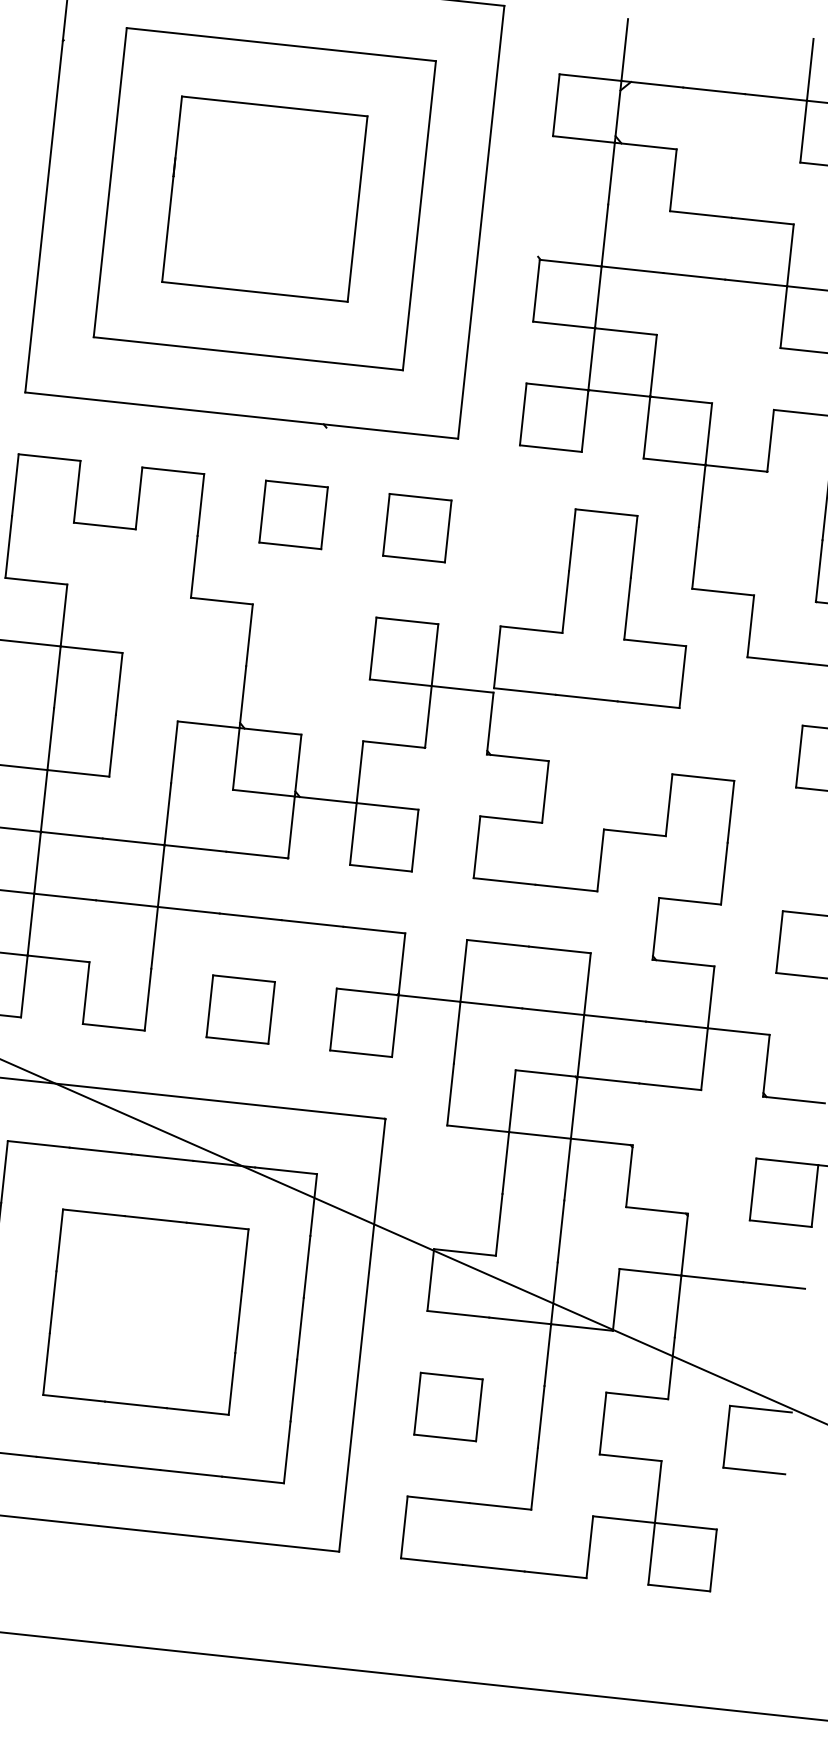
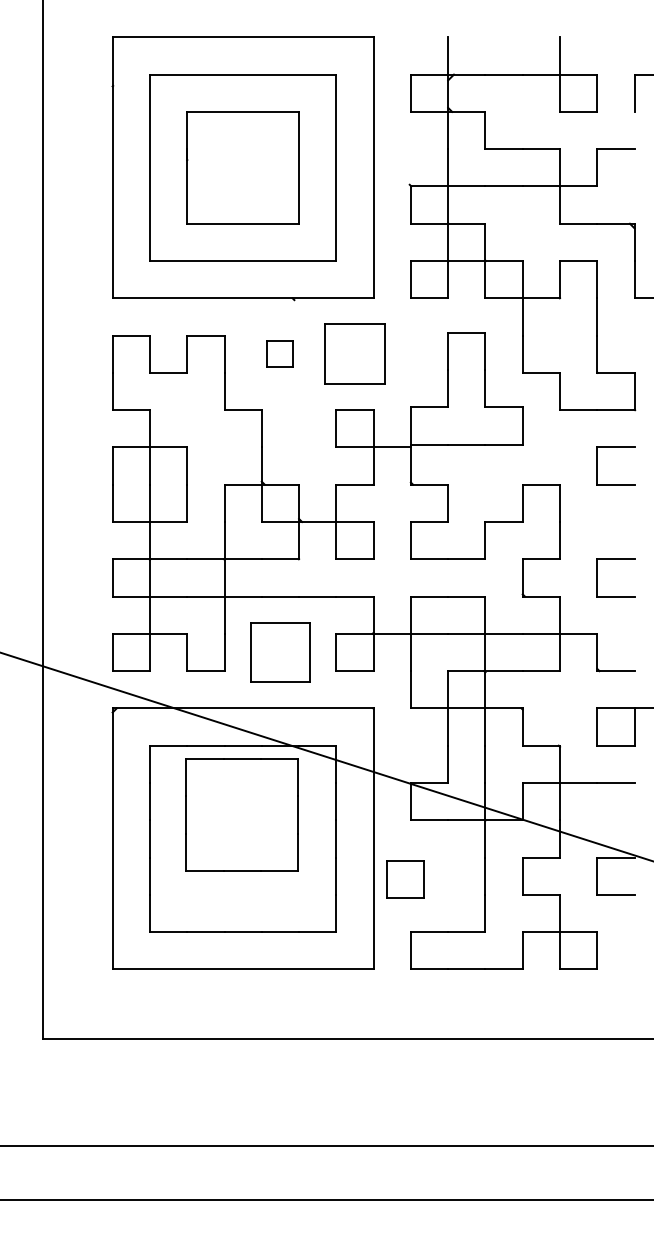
part: (293, 515) -> (280, 354), size x0.7
part: (416, 528) -> (354, 354), size x1.6
part: (240, 1009) -> (280, 652), size x1.6
part: (144, 1311) -> (241, 814), moved
part: (448, 1407) -> (405, 879), moved

